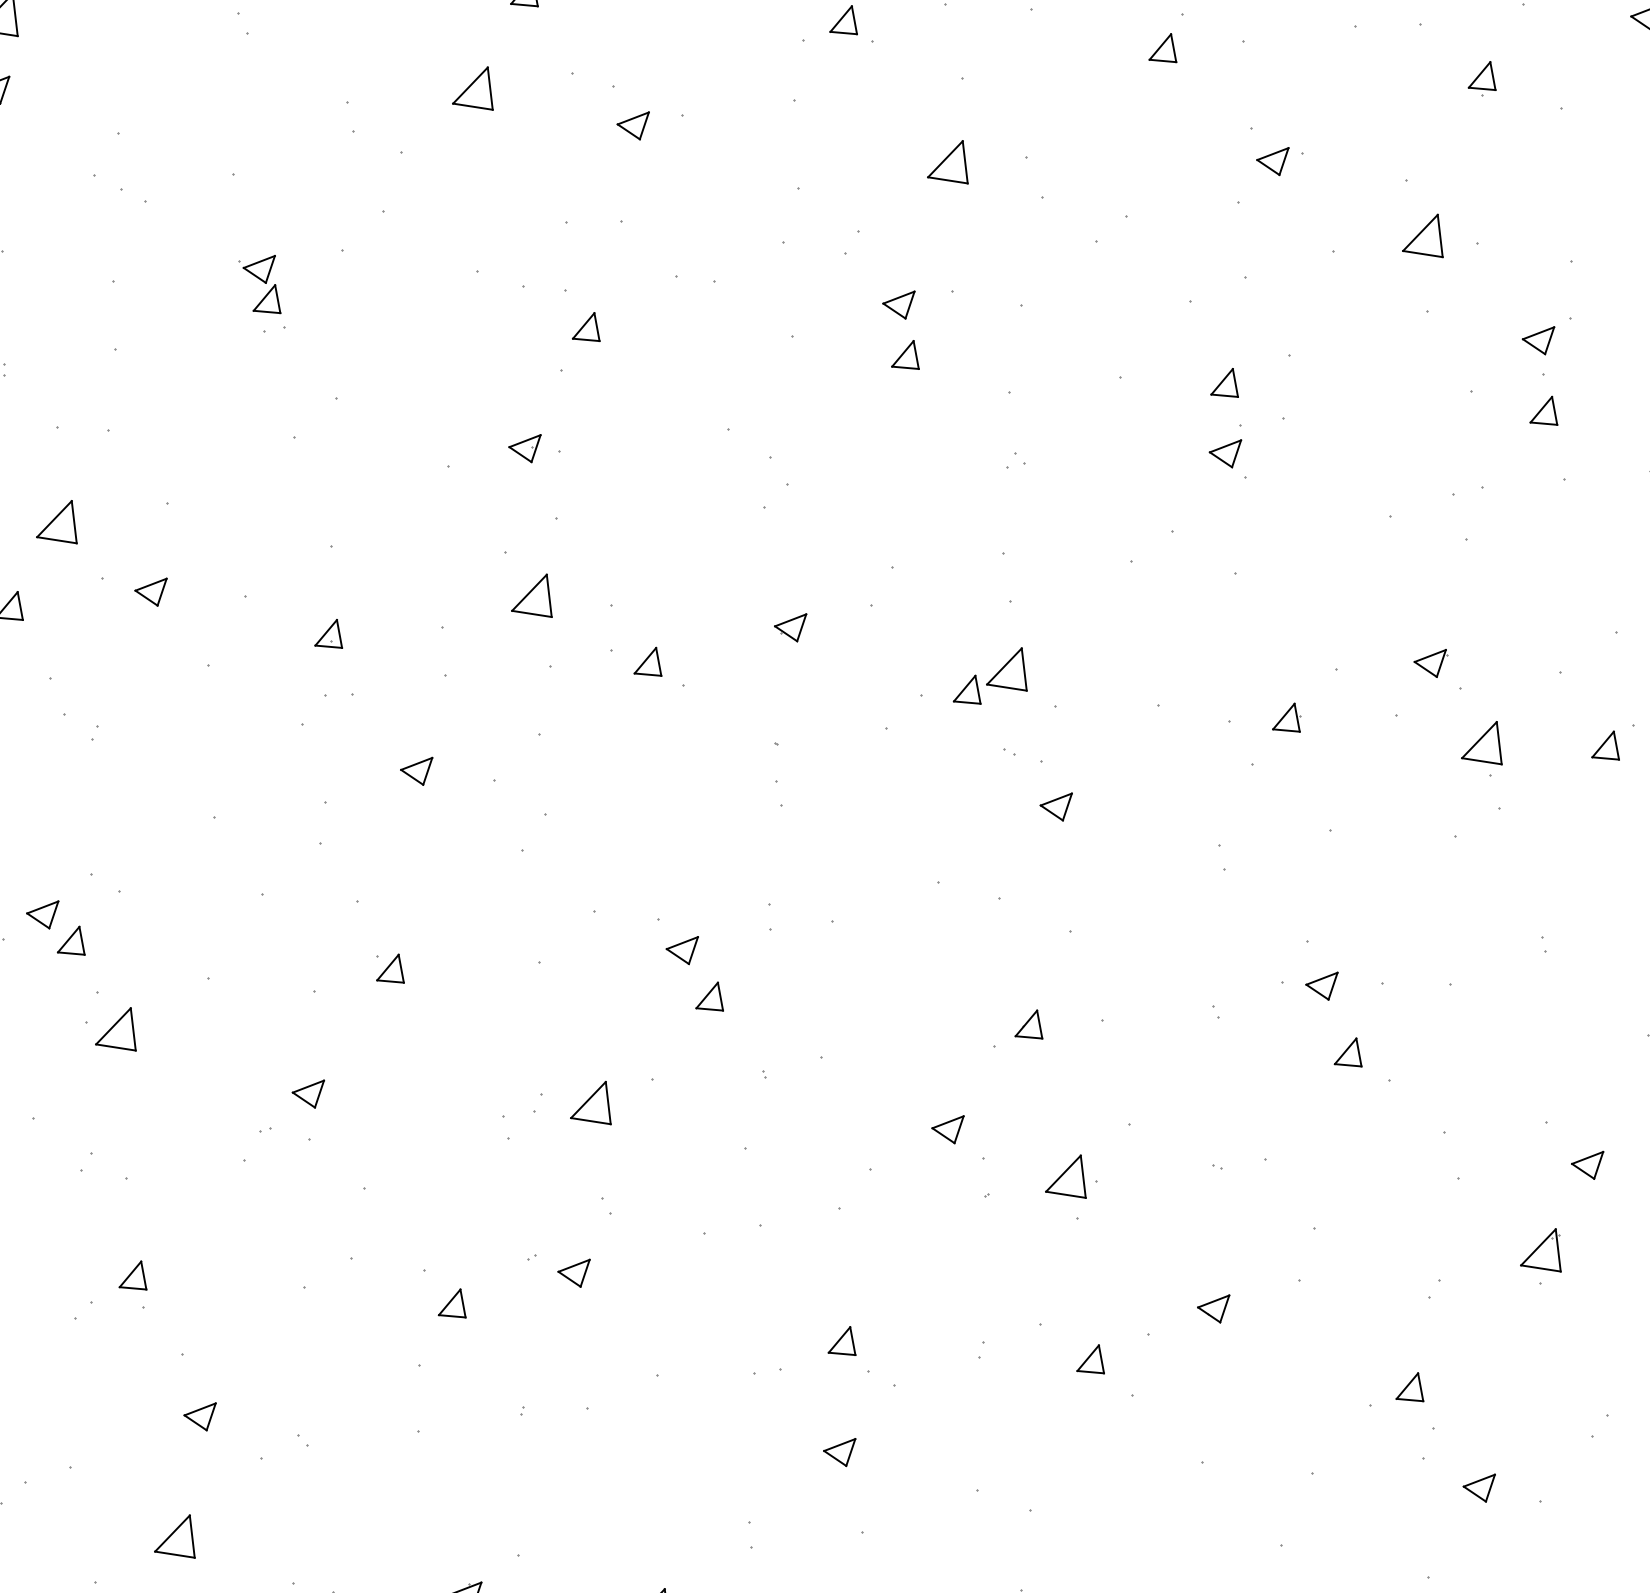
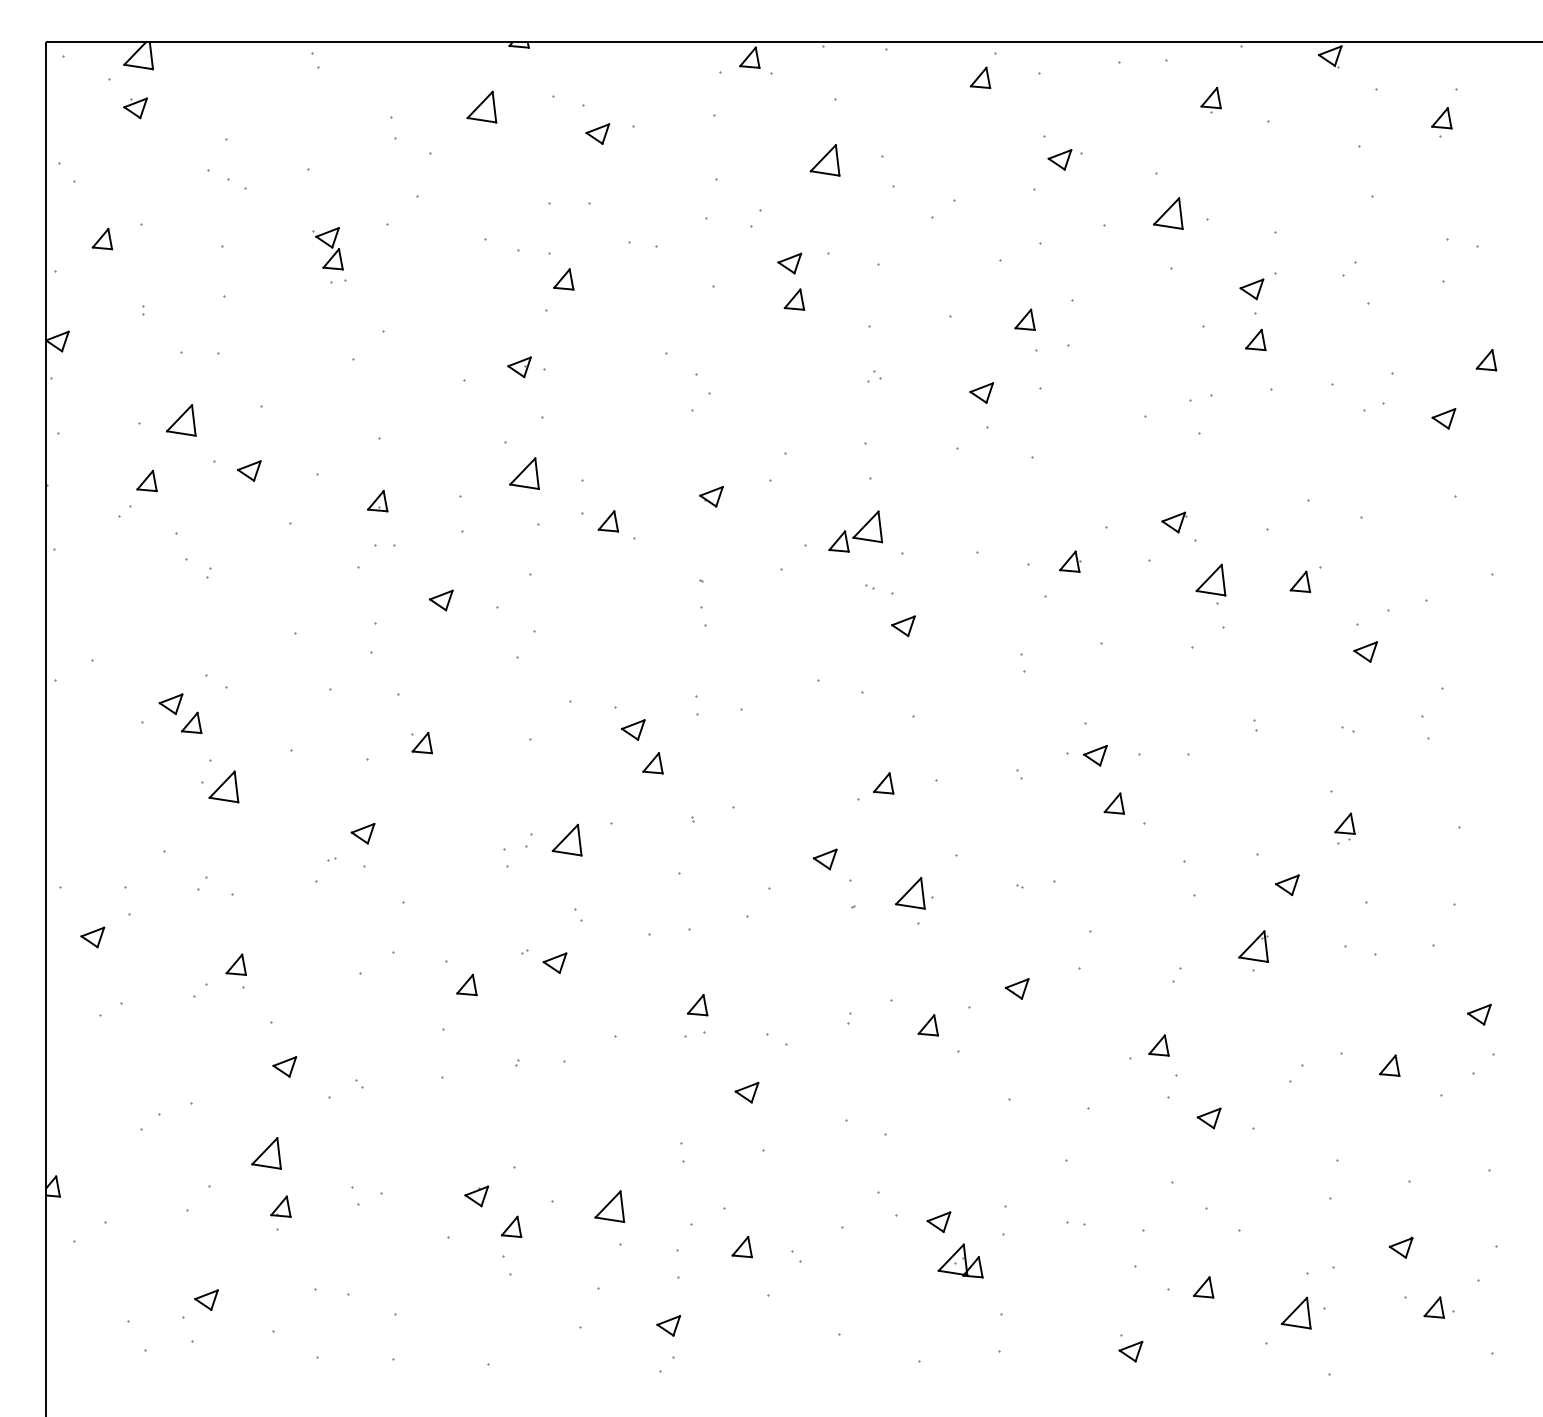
part: (1225, 453) -> (981, 392), moved
part: (841, 1341) -> (697, 1005), moved

